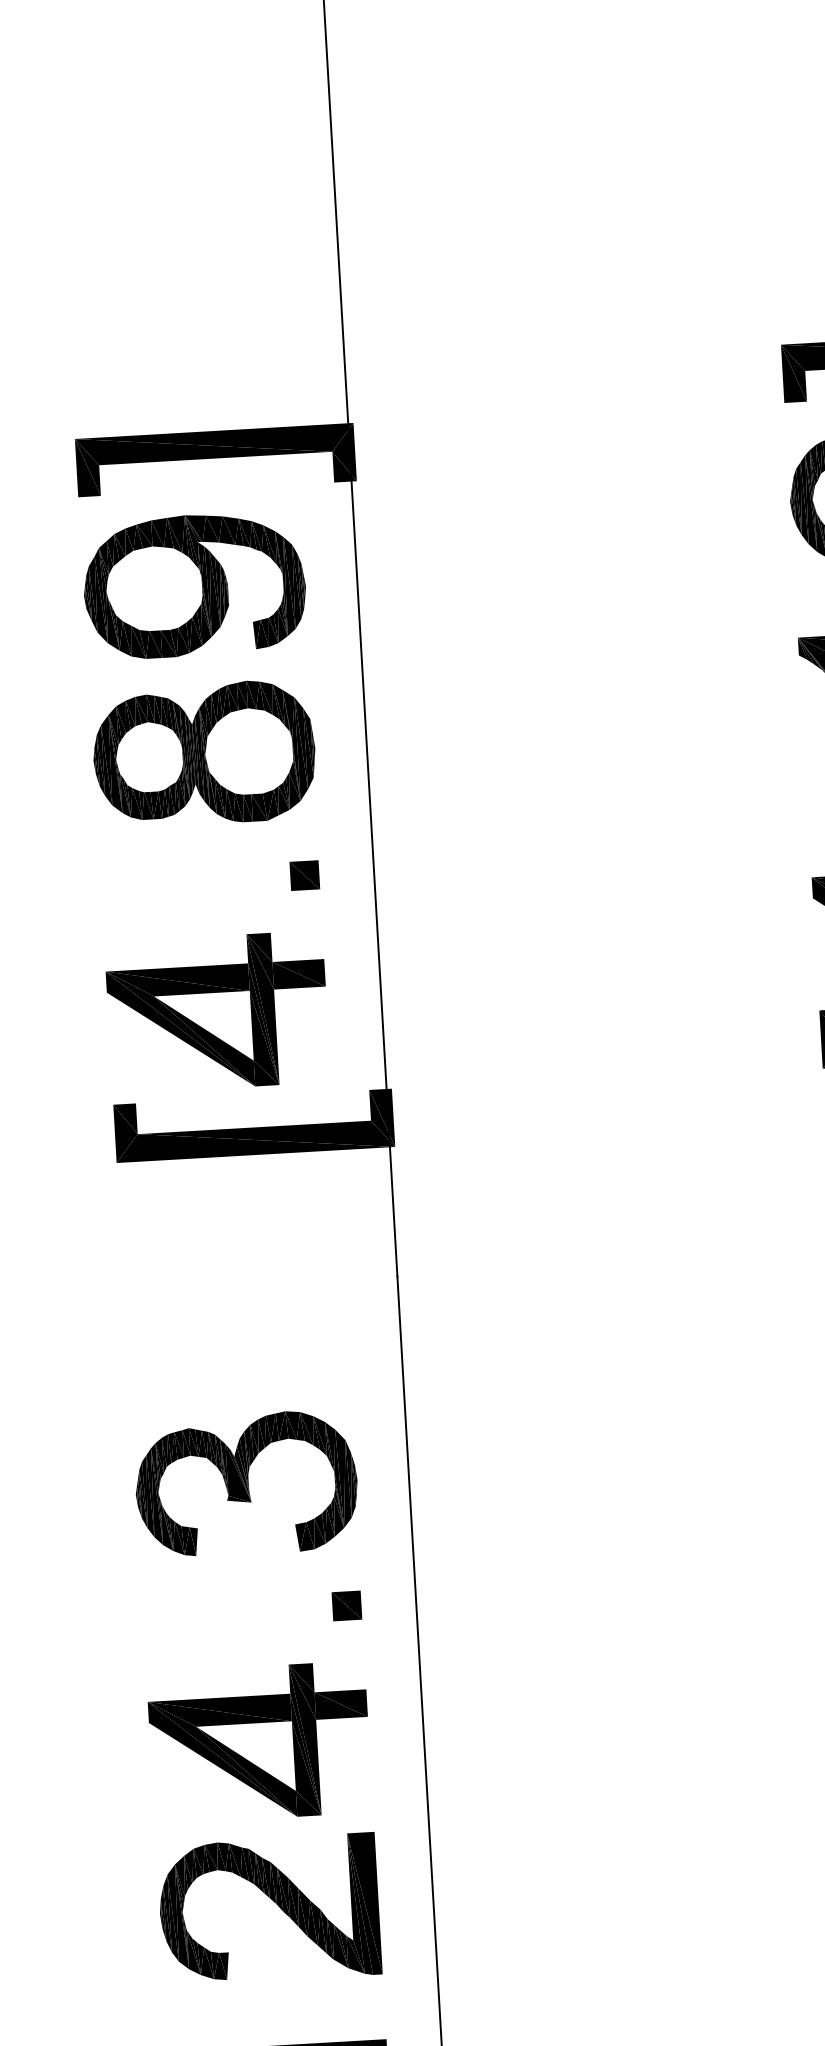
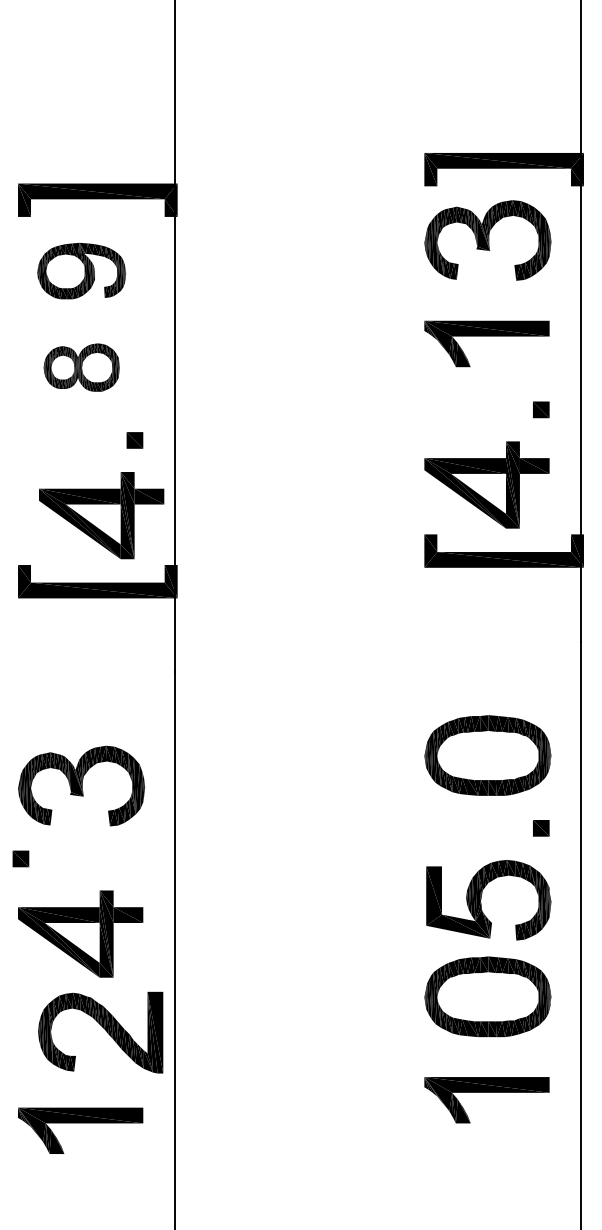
part: (194, 584) -> (81, 270), size x0.7
part: (204, 753) -> (81, 367), size x0.6
part: (217, 1012) -> (101, 515), moved
part: (346, 1605) -> (20, 858), moved
part: (269, 1909) -> (100, 1032), moved

